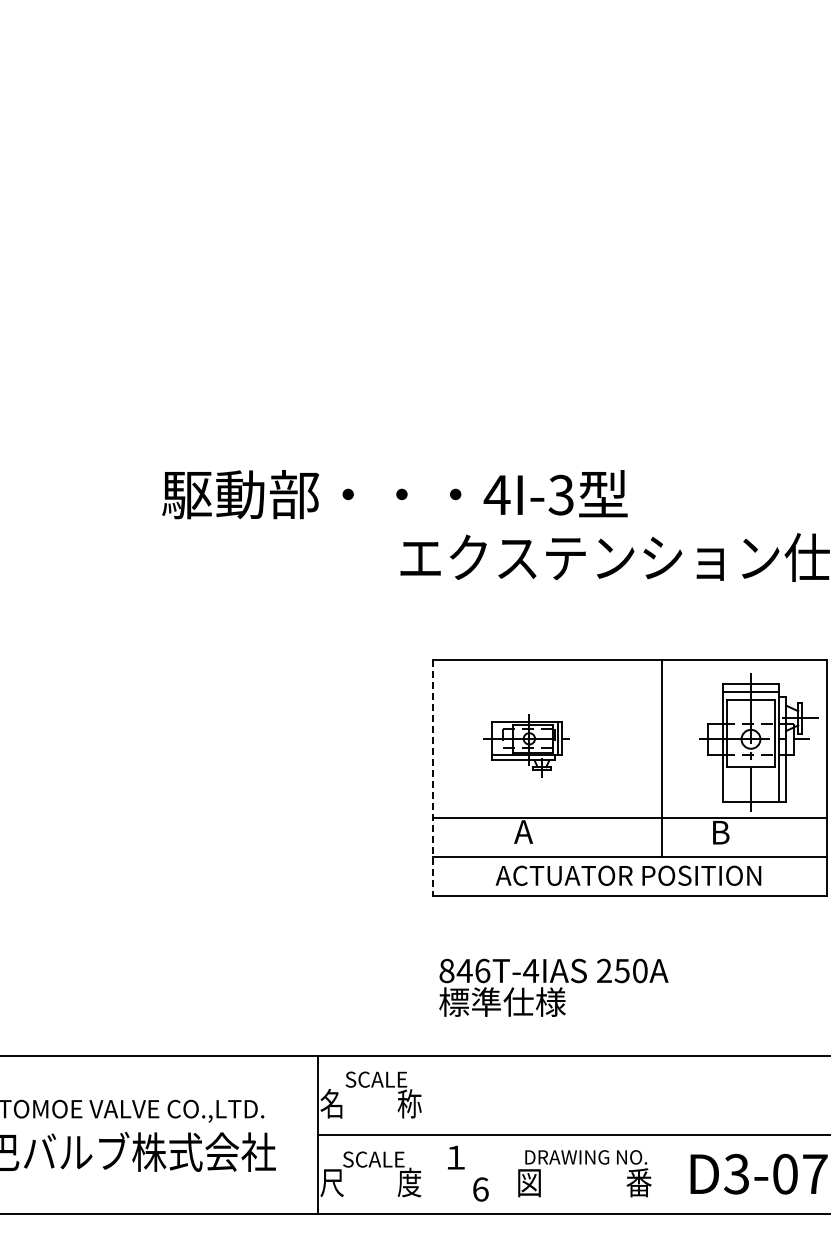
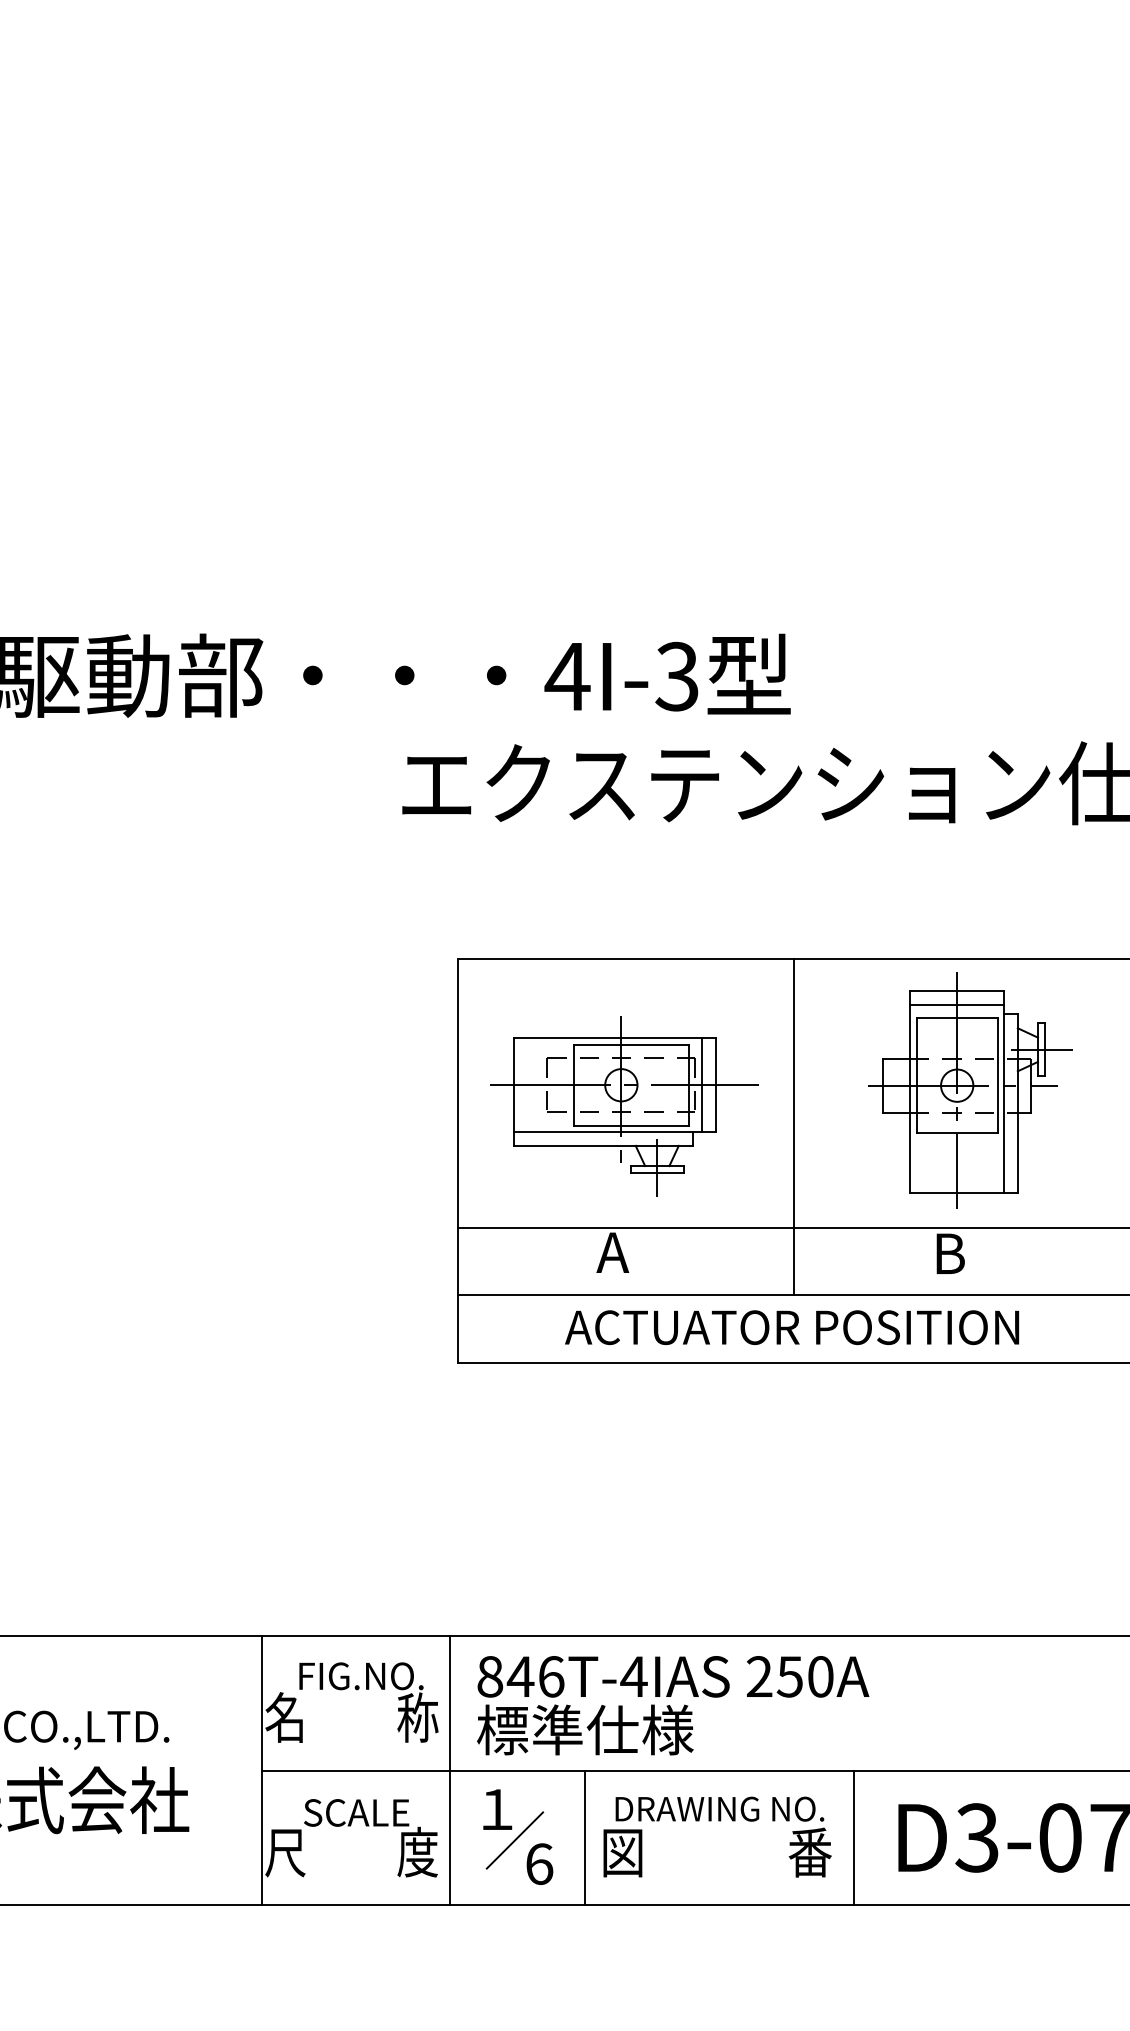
part: (758, 742) -> (970, 1091), moved
part: (530, 745) -> (624, 1104), size x1.67
line: (661, 758) -> (793, 1127), moved
line: (432, 778) -> (456, 1161), dashed -> solid
text: (553, 987) -> (672, 1705), moved
text: (376, 1079) -> (361, 1675), SCALE -> FIG.NO.
line: (428, 1134) -> (450, 1770), added
line: (507, 1173) -> (585, 1836), added
line: (664, 1173) -> (853, 1836), added
line: (465, 1175) -> (513, 1840), added

